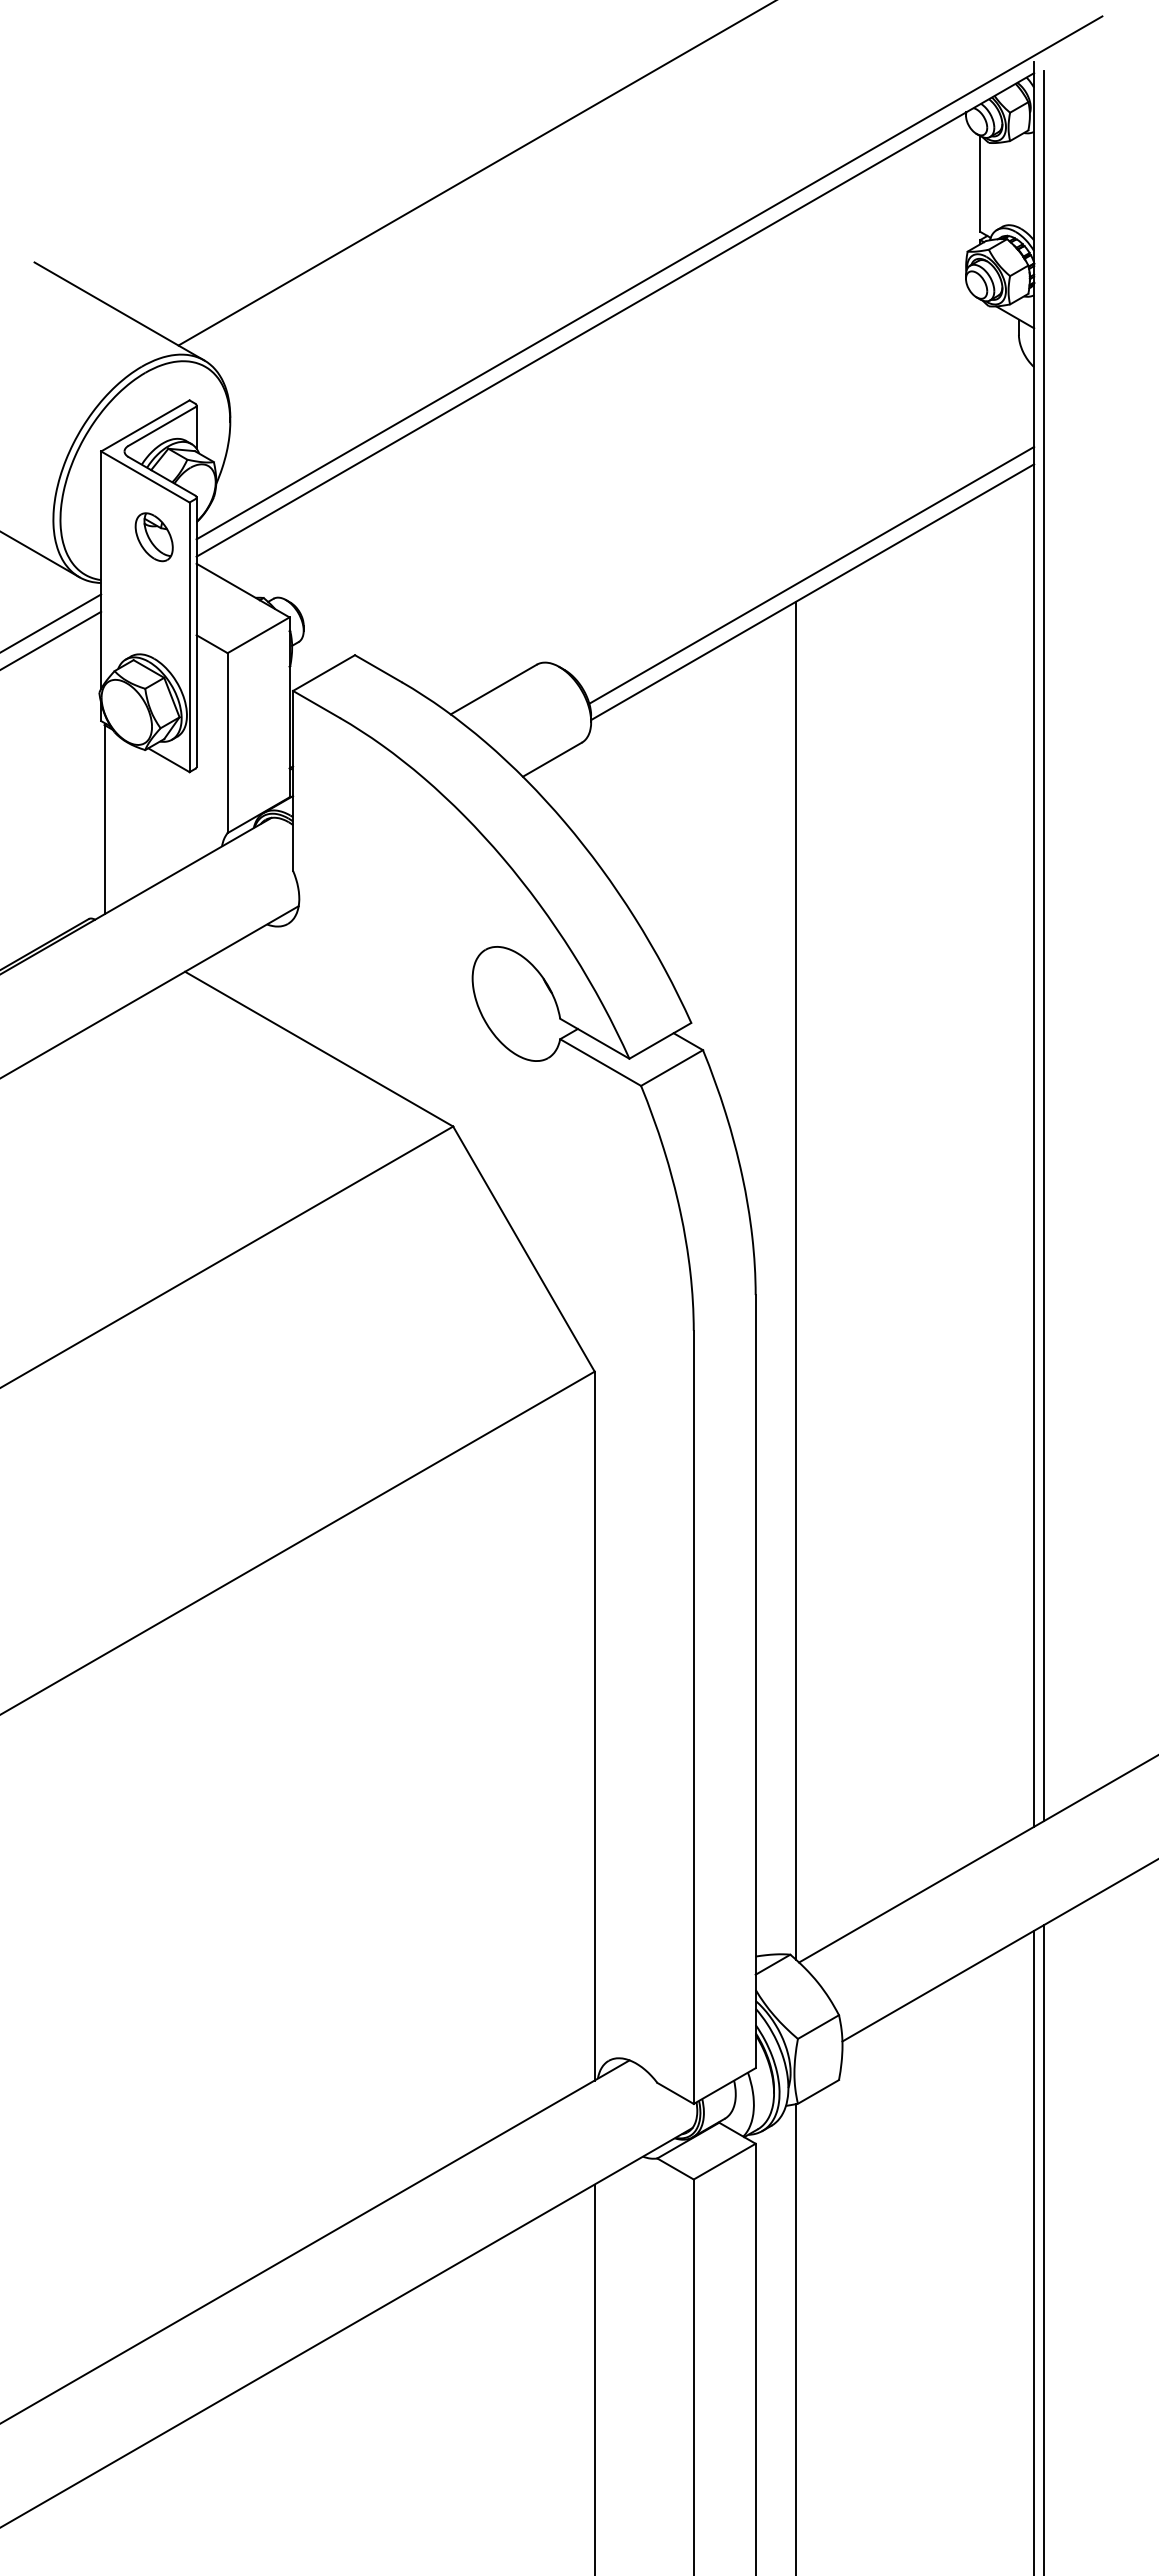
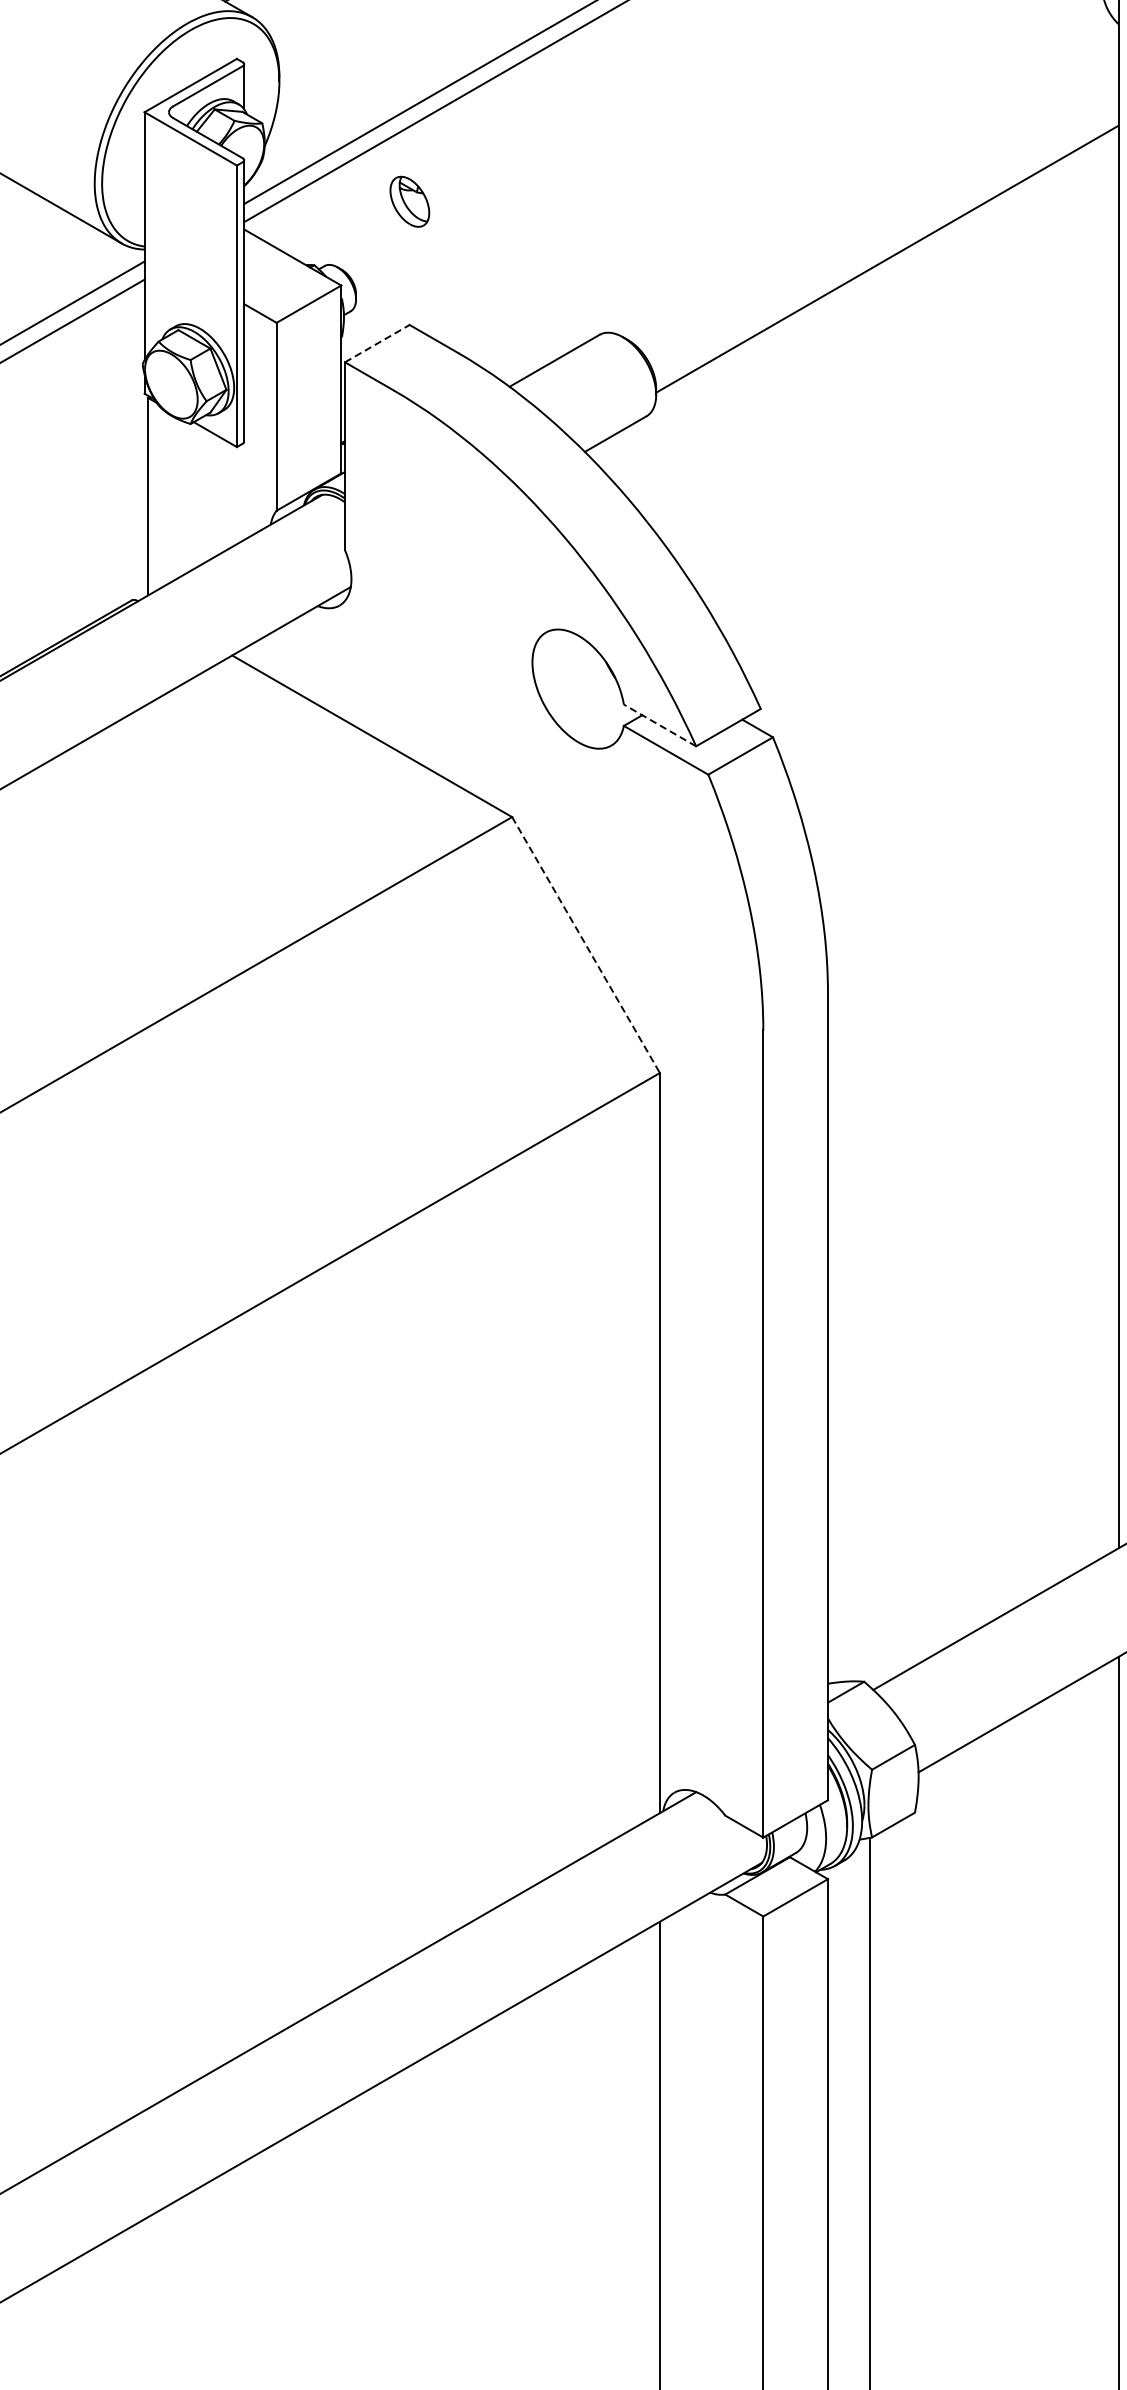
part: (153, 537) -> (409, 202), moved
line: (811, 574) -> (886, 240), removed
line: (324, 673) -> (377, 344), solid -> dashed
line: (594, 1038) -> (659, 725), solid -> dashed
line: (523, 1249) -> (585, 945), solid -> dashed
line: (796, 1280) -> (870, 977), removed

